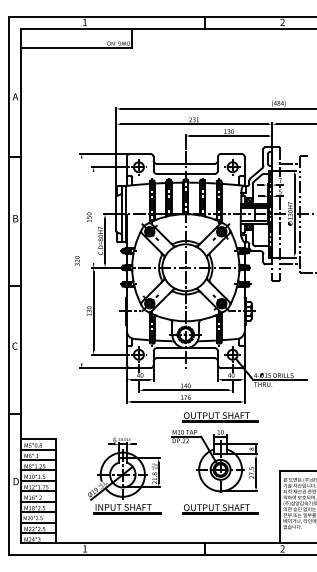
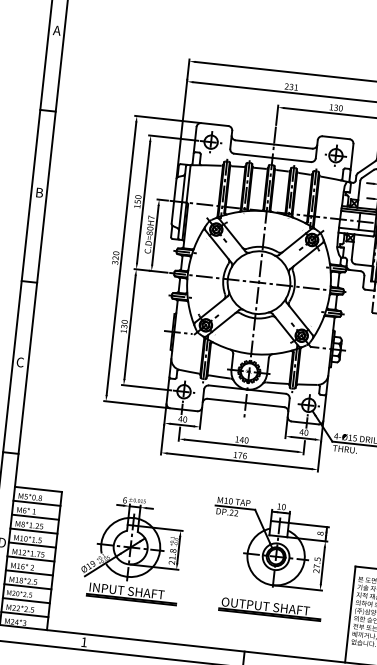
line: (93, 217) -> (143, 202), added
line: (81, 260) -> (121, 257), added
part: (220, 417) -> (283, 487), removed
part: (124, 475) -> (132, 548), moved

